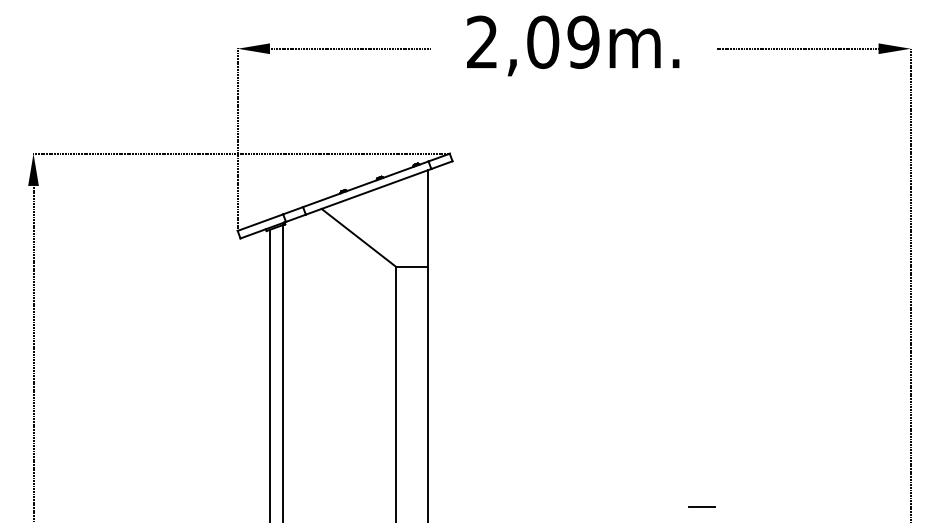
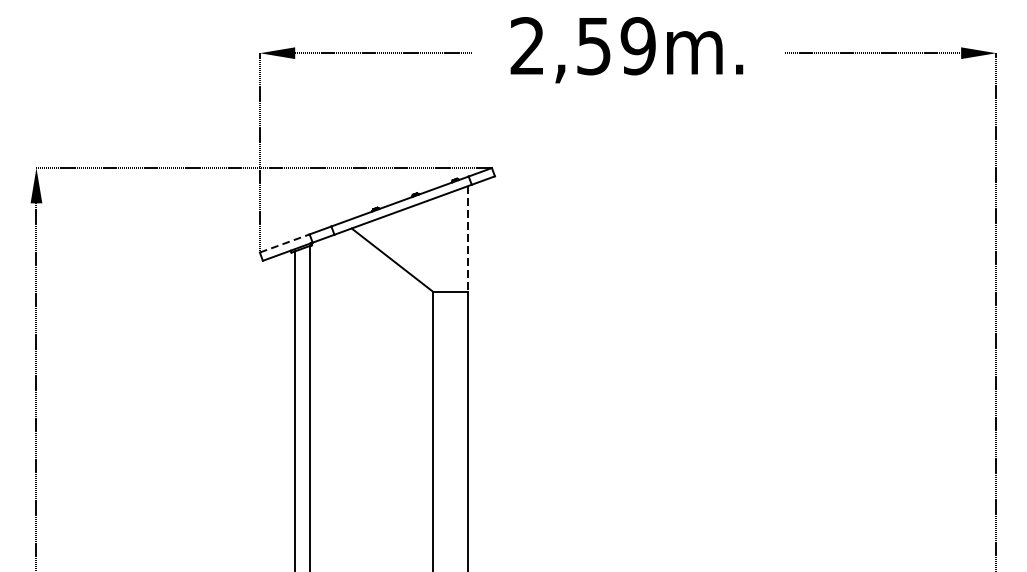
text: (543, 42) -> (594, 46), 2,09m. -> 2,59m.
line: (428, 218) -> (468, 238), solid -> dashed
line: (260, 222) -> (284, 243), solid -> dashed
line: (702, 507) -> (768, 555), removed

